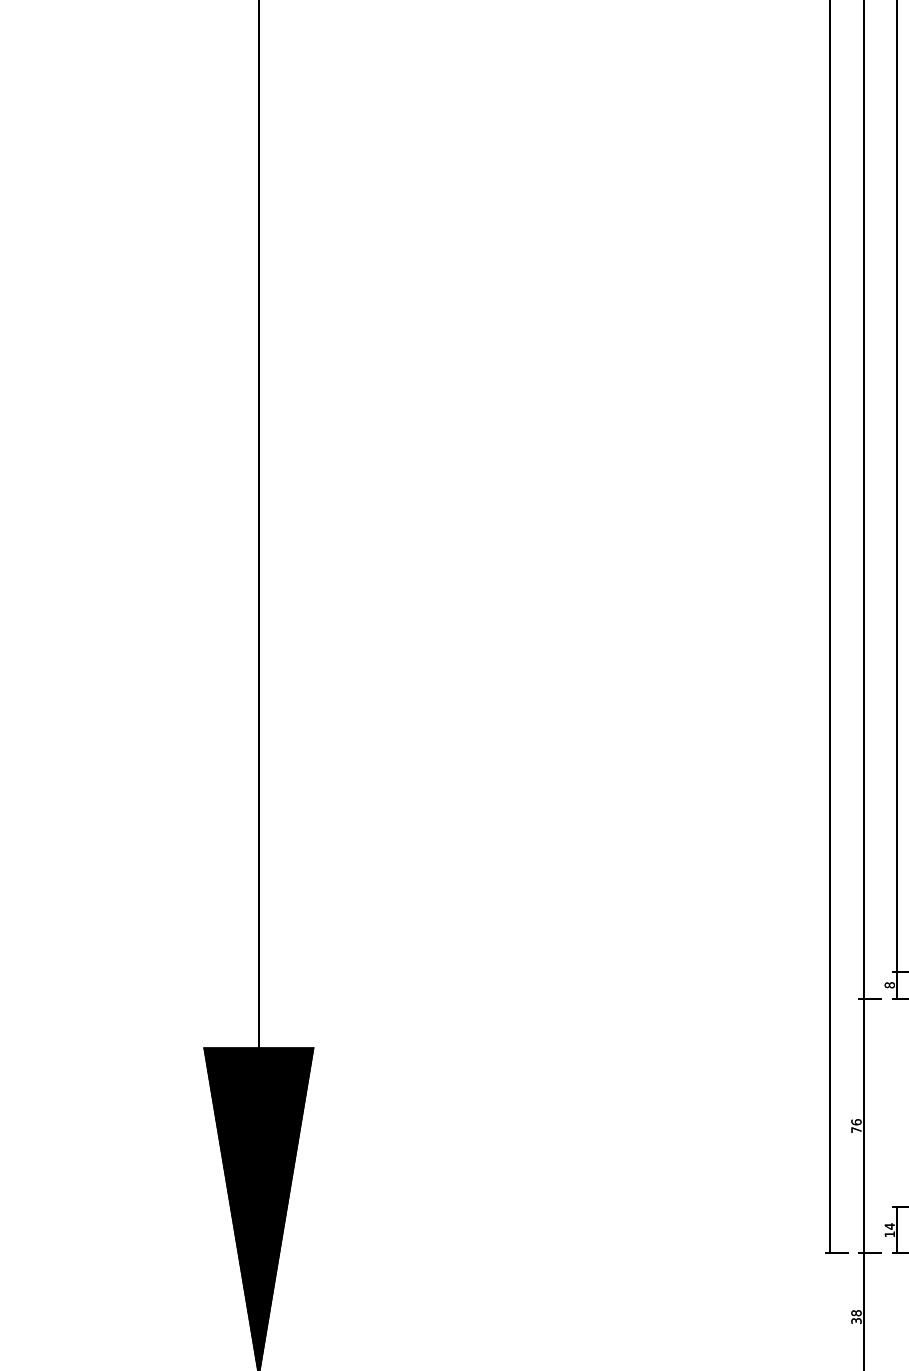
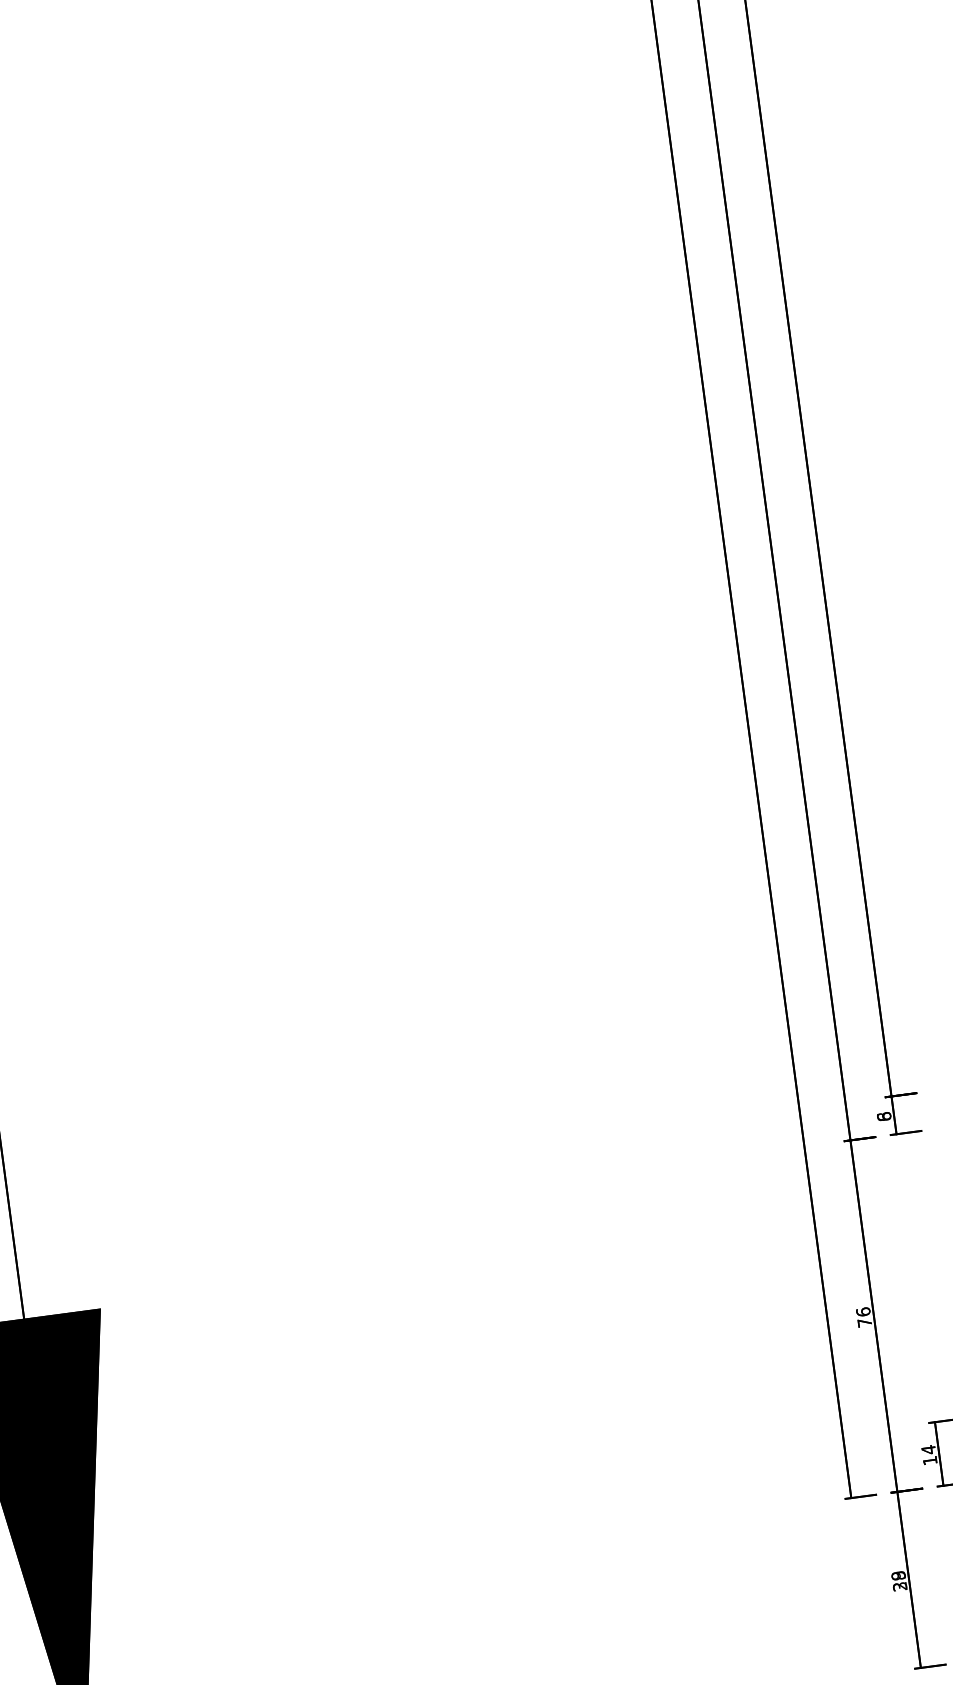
text: (889, 985) -> (883, 1117), 8 -> 6
text: (856, 1316) -> (899, 1580), 38 -> 29

